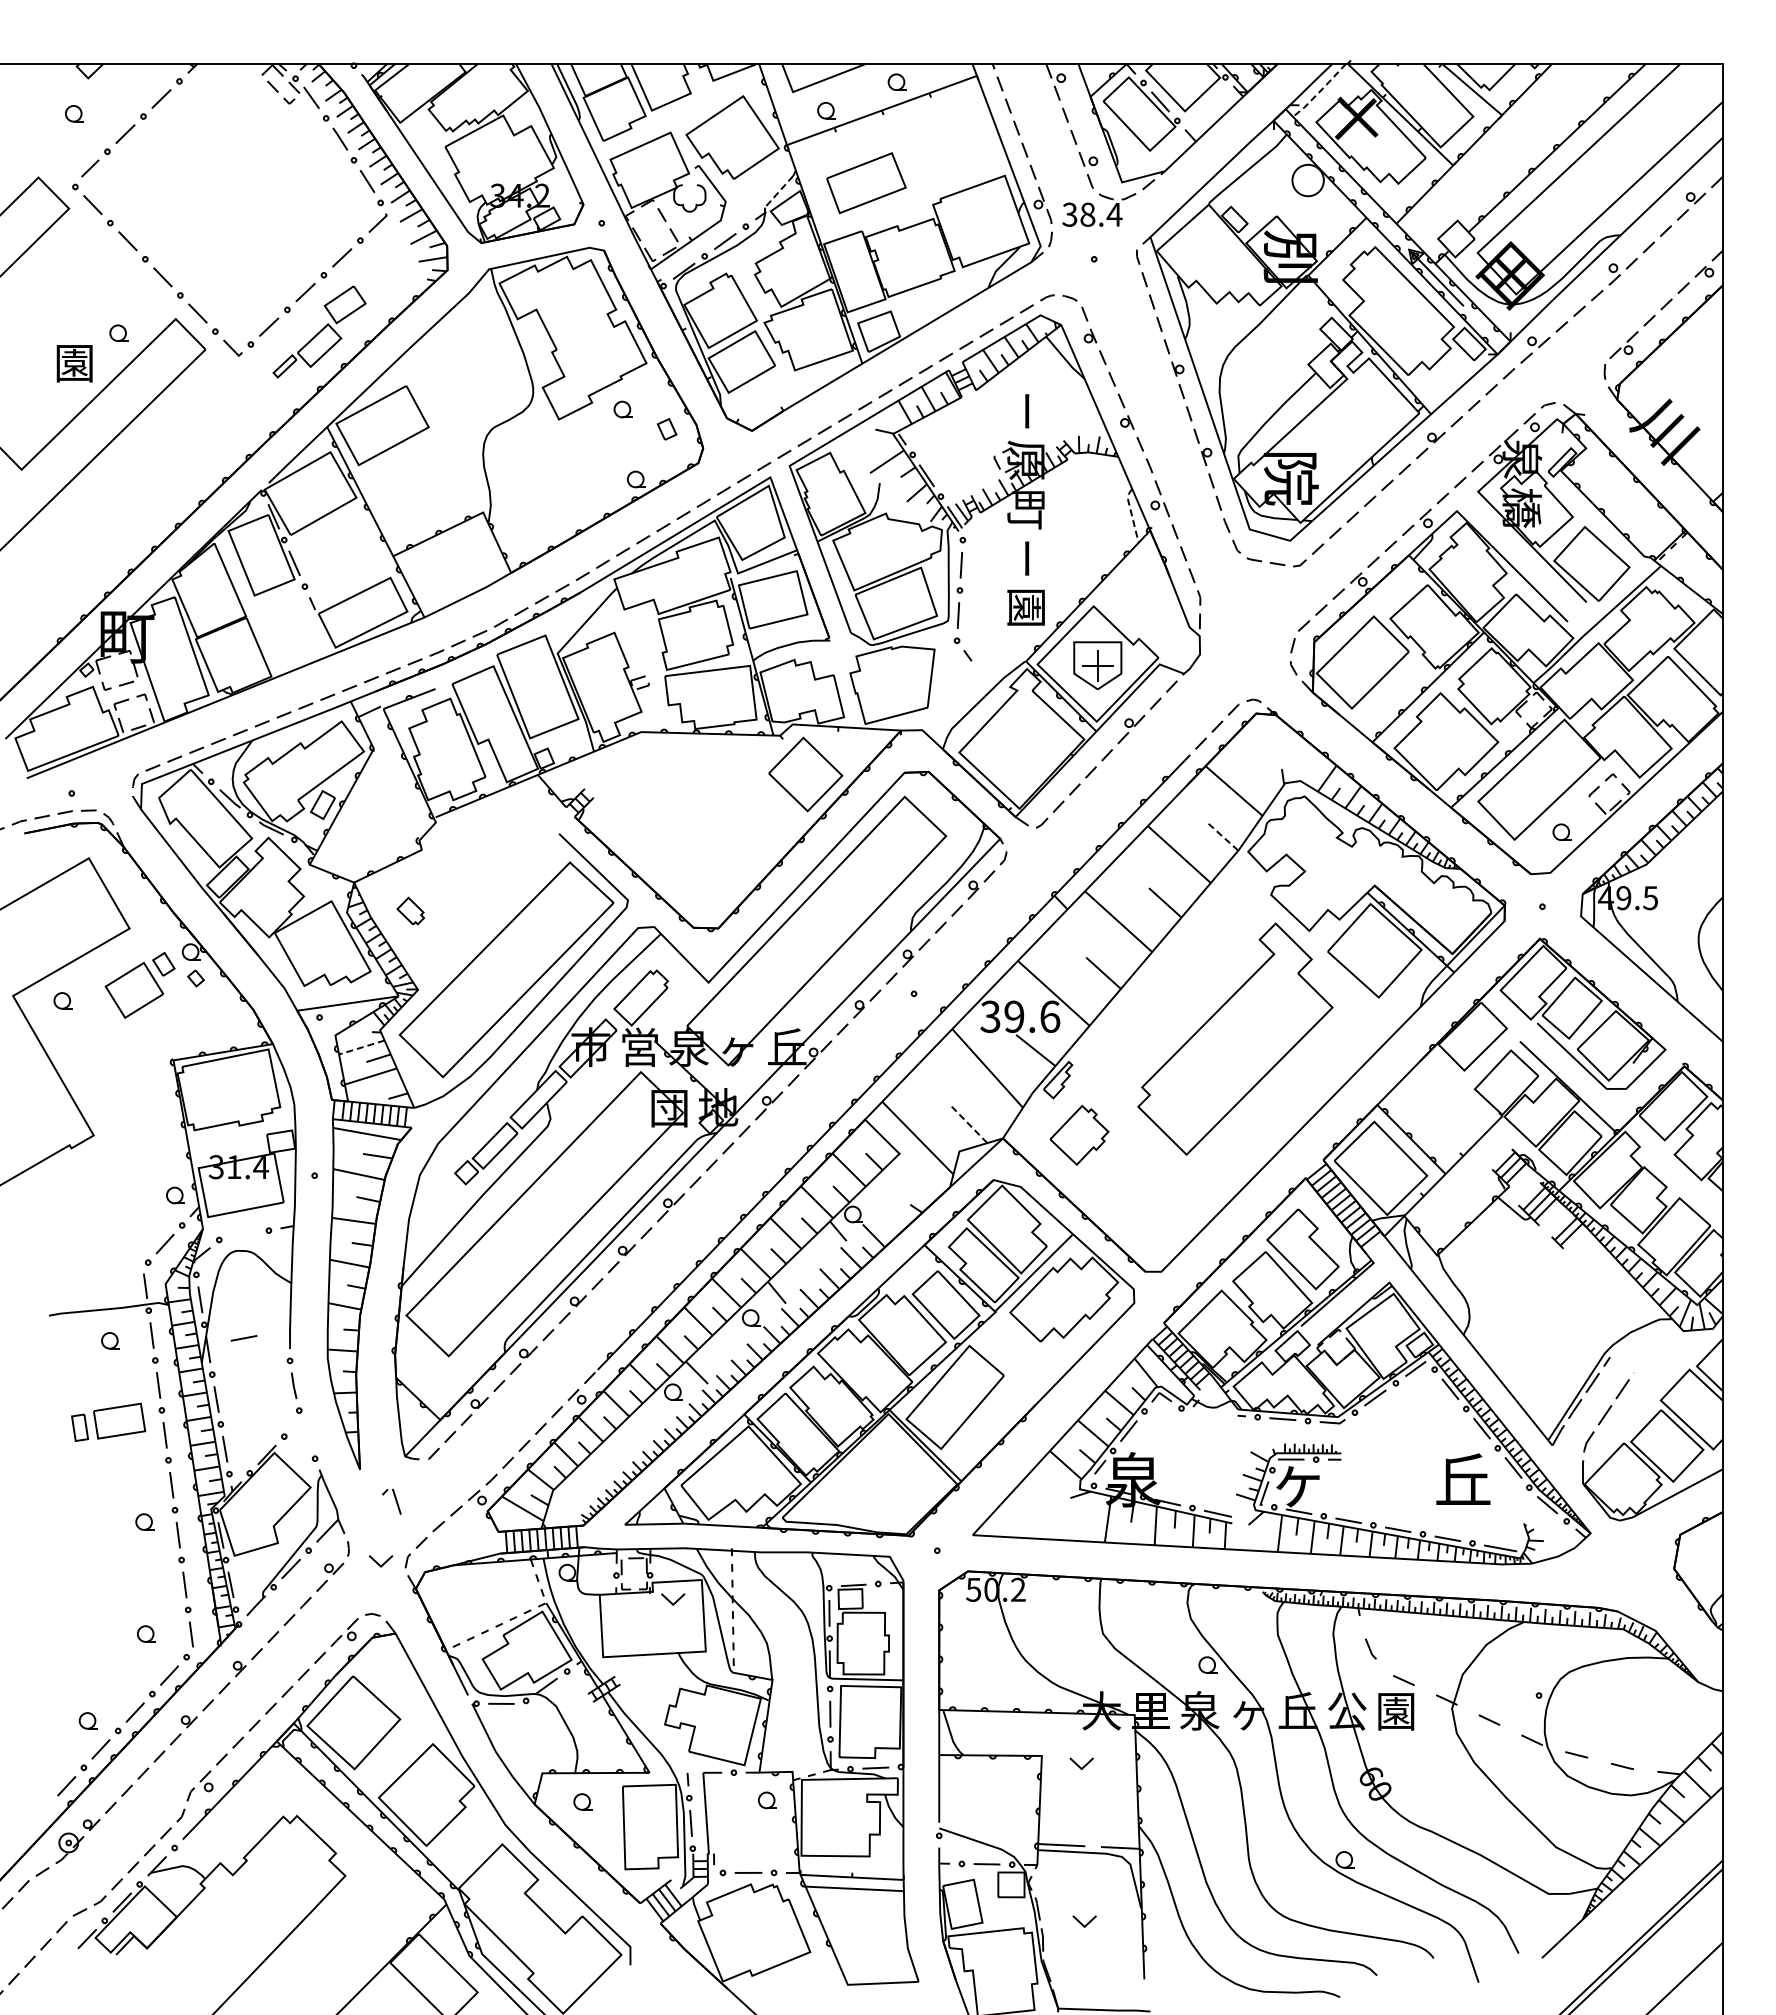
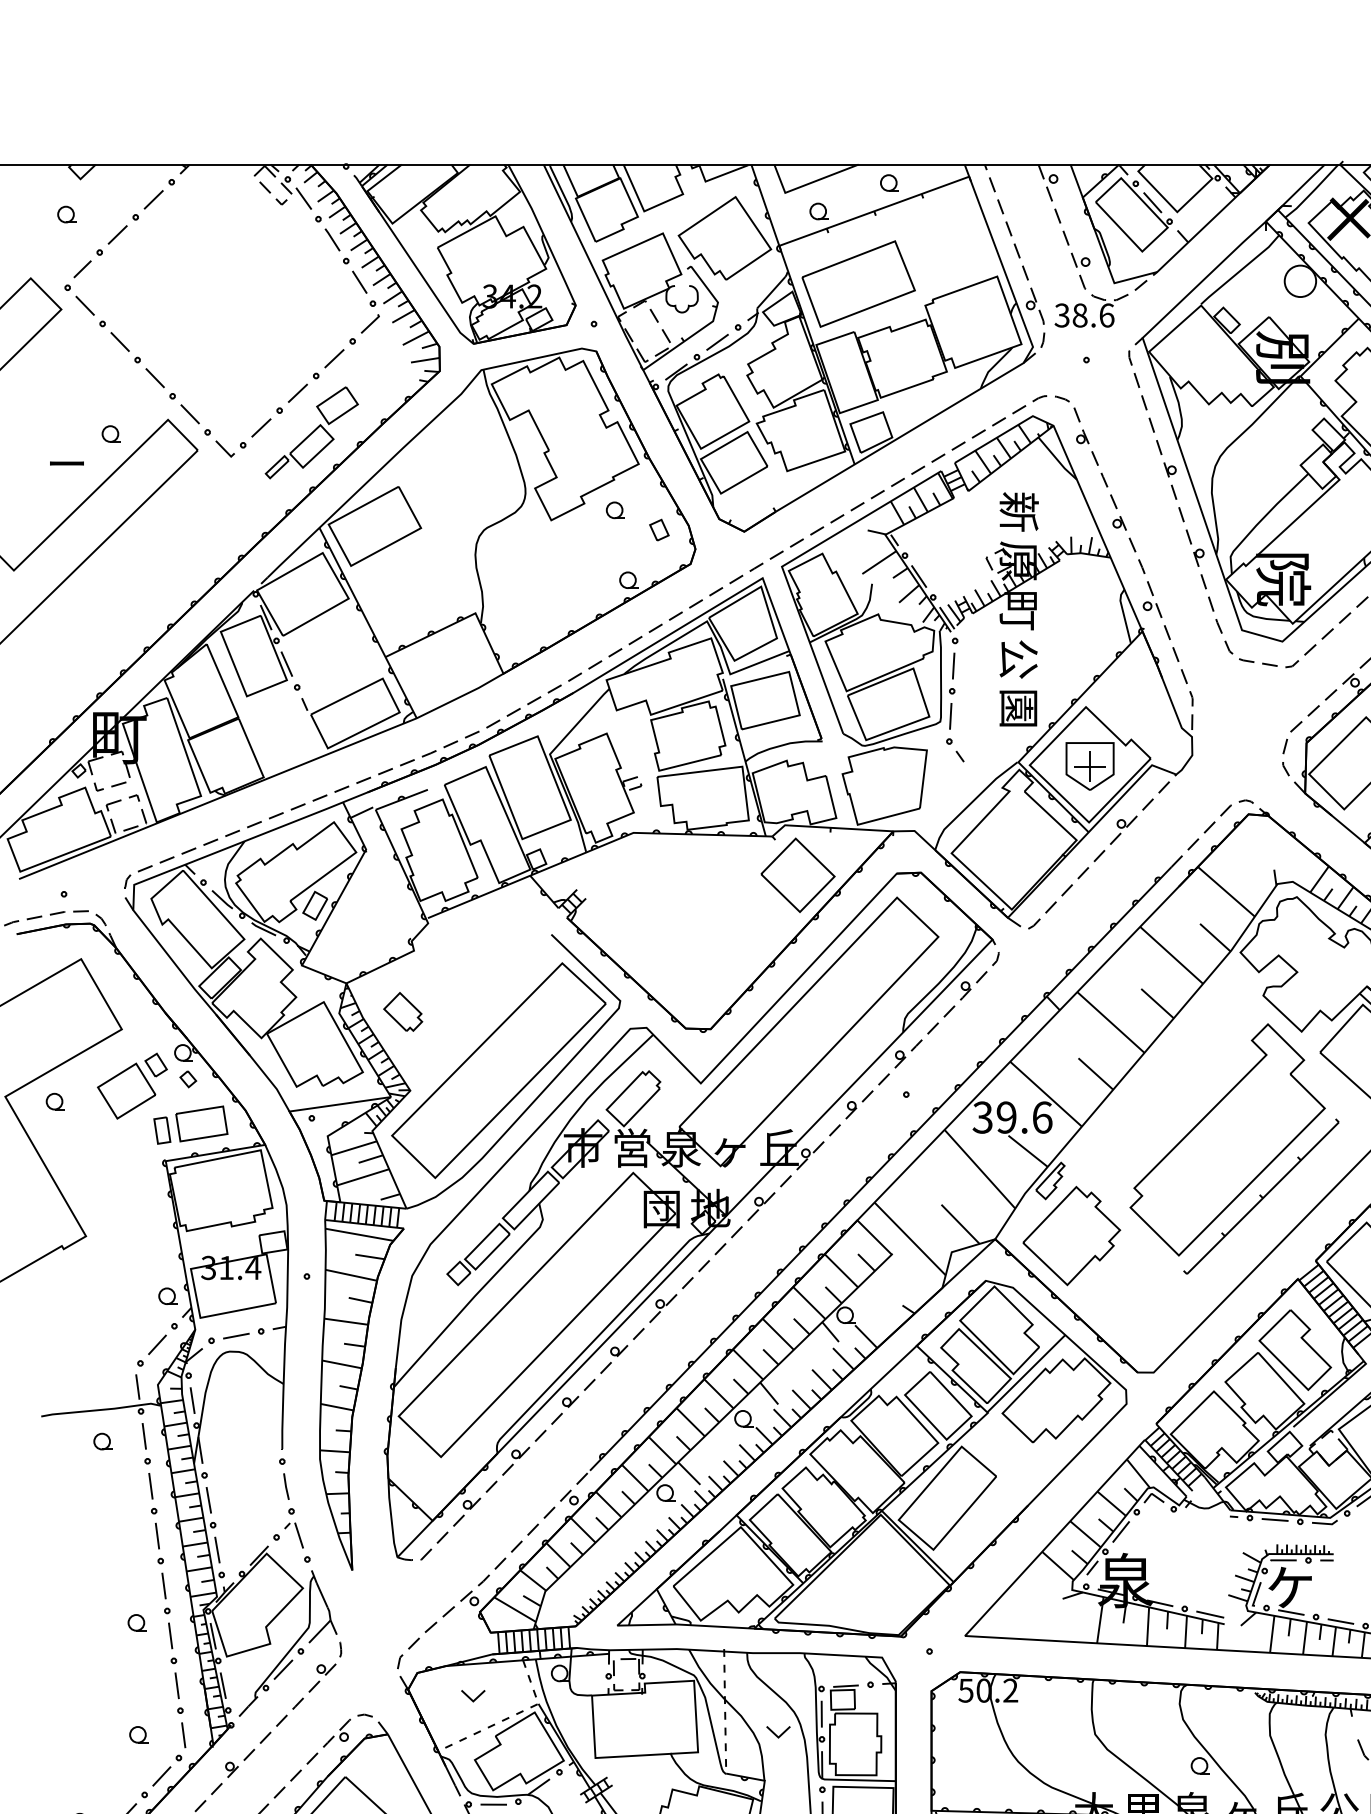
line: (1320, 91) -> (1312, 192), dashed -> solid
part: (866, 182) -> (858, 283), size x1.43
line: (778, 192) -> (770, 293), dashed -> solid
text: (1114, 214) -> (1106, 315), 38.4 -> 38.6
text: (74, 363) -> (66, 464), 園 -> ー
text: (1026, 410) -> (1018, 511), ー -> 新
line: (1131, 513) -> (1123, 614), dashed -> solid
text: (1026, 558) -> (1018, 659), ー -> 公
line: (1223, 836) -> (1215, 937), dashed -> solid
part: (410, 910) -> (402, 1011), size x1.43
line: (361, 1047) -> (353, 1148), dashed -> solid
part: (1269, 1095) -> (1261, 1196), added
line: (967, 1123) -> (959, 1224), dashed -> solid
part: (1079, 1135) -> (1071, 1236), size x1.67
line: (243, 1338) -> (235, 1336), moved
part: (108, 1421) -> (190, 1124), moved
part: (391, 1501) -> (293, 1535), moved
part: (380, 1561) -> (472, 1696), moved
part: (673, 1599) -> (778, 1732), moved

